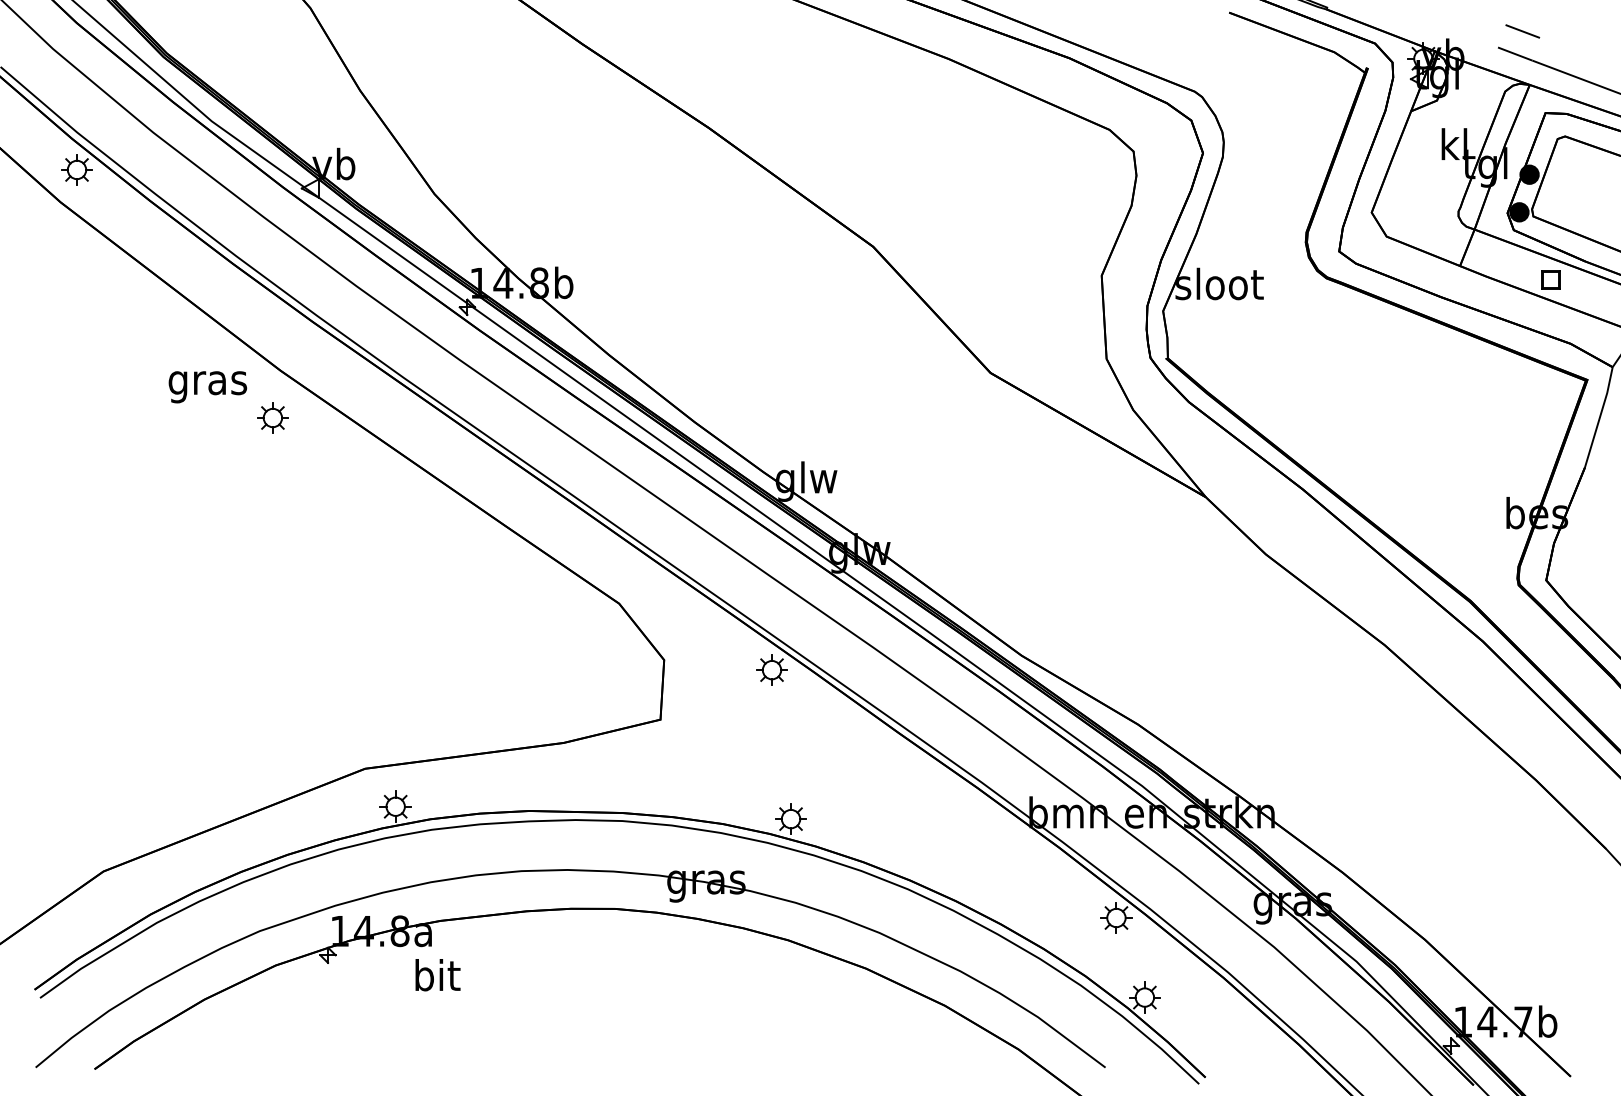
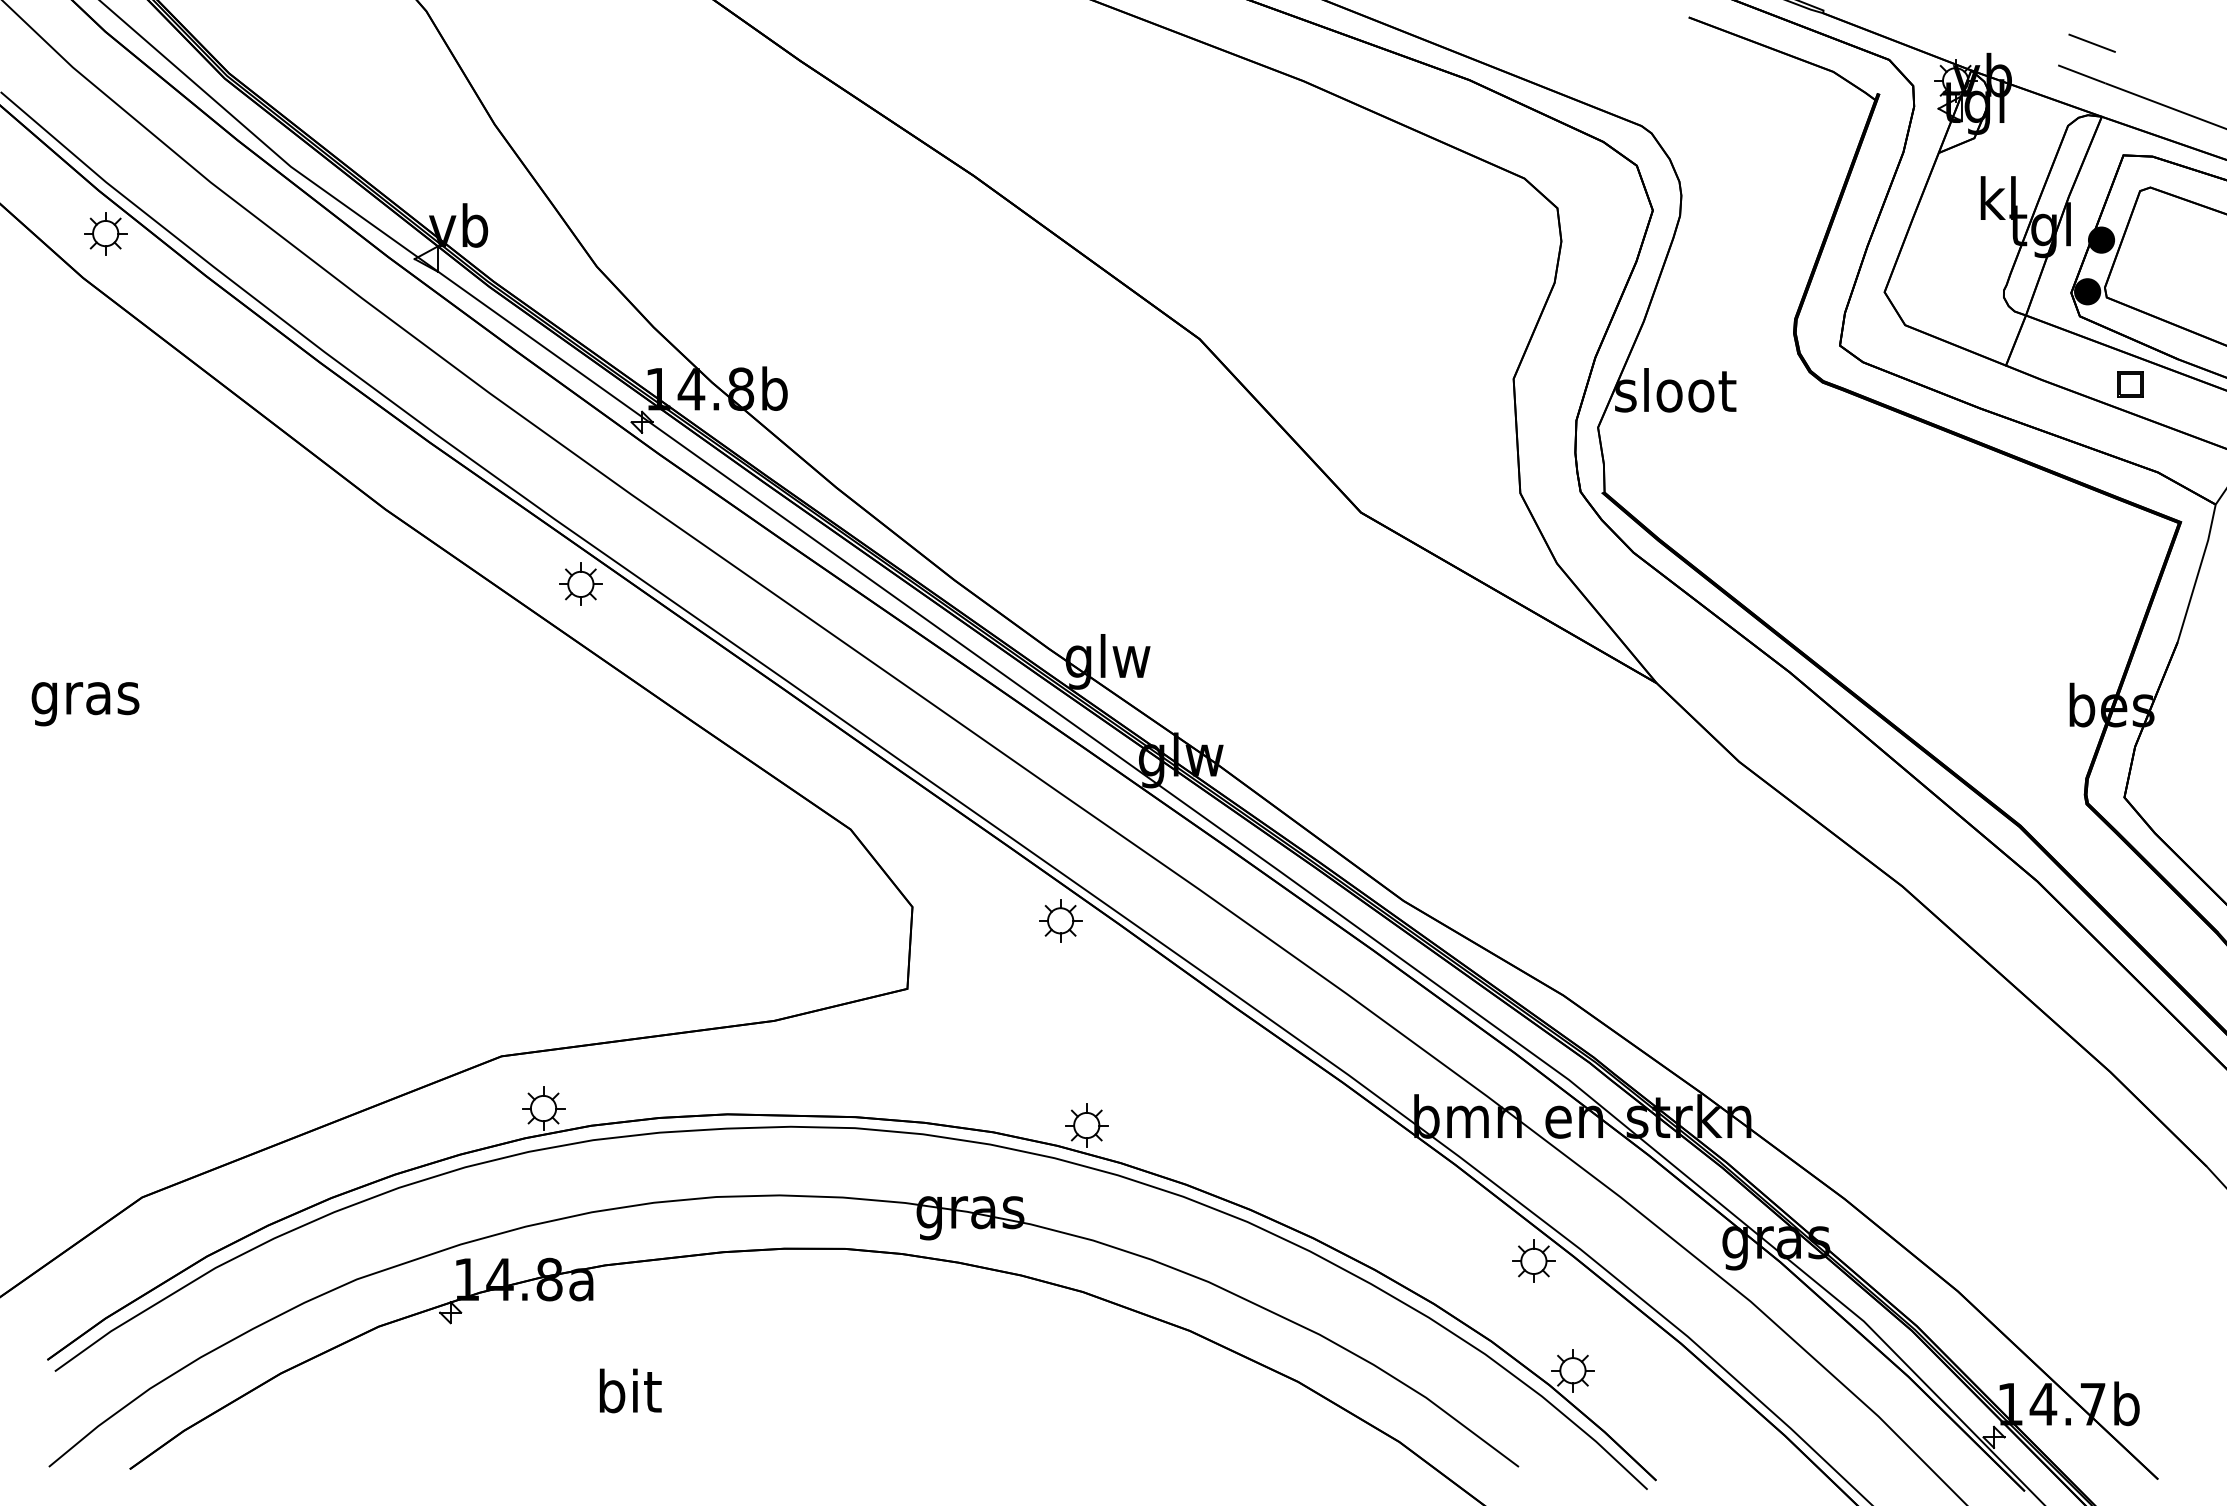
text: (207, 387) -> (85, 704), moved
part: (272, 417) -> (580, 583), moved
text: (437, 974) -> (630, 1390), moved

